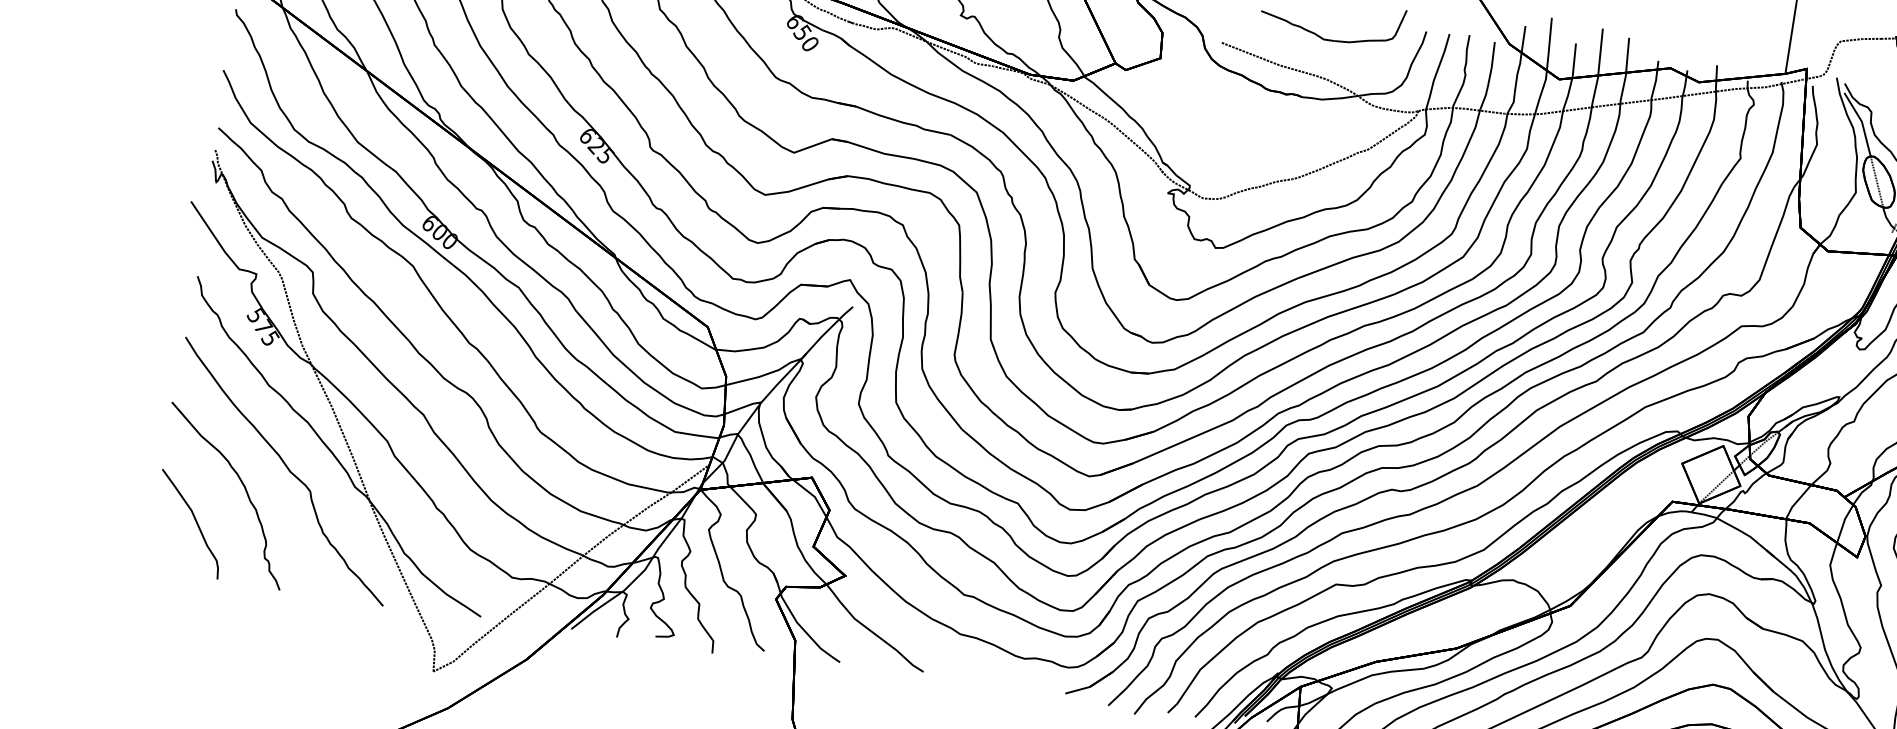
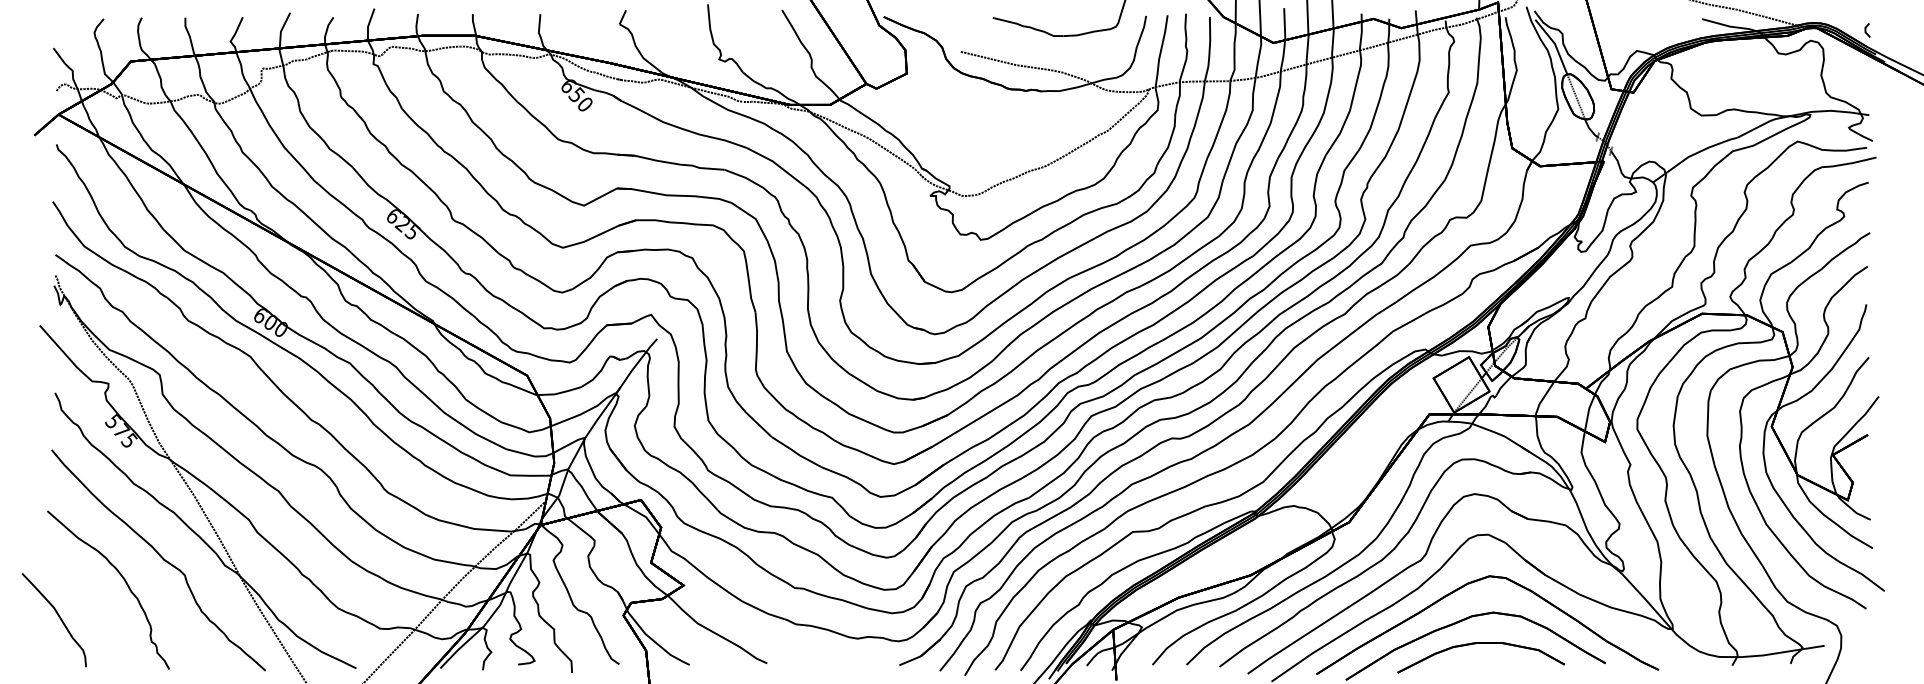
part: (189, 524) -> (53, 620), moved

